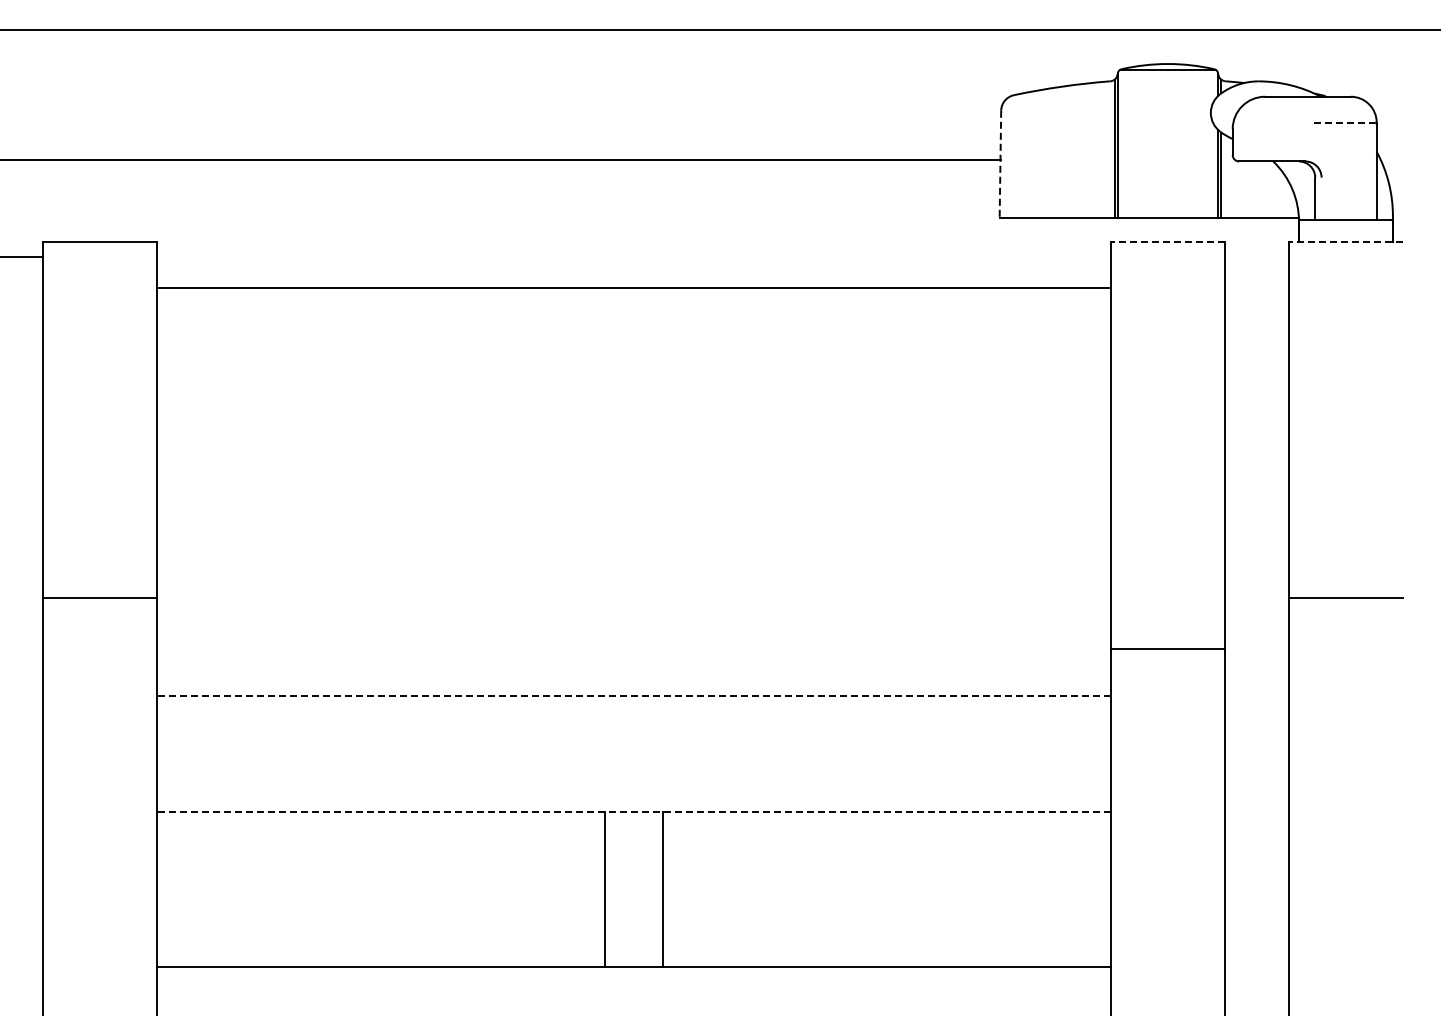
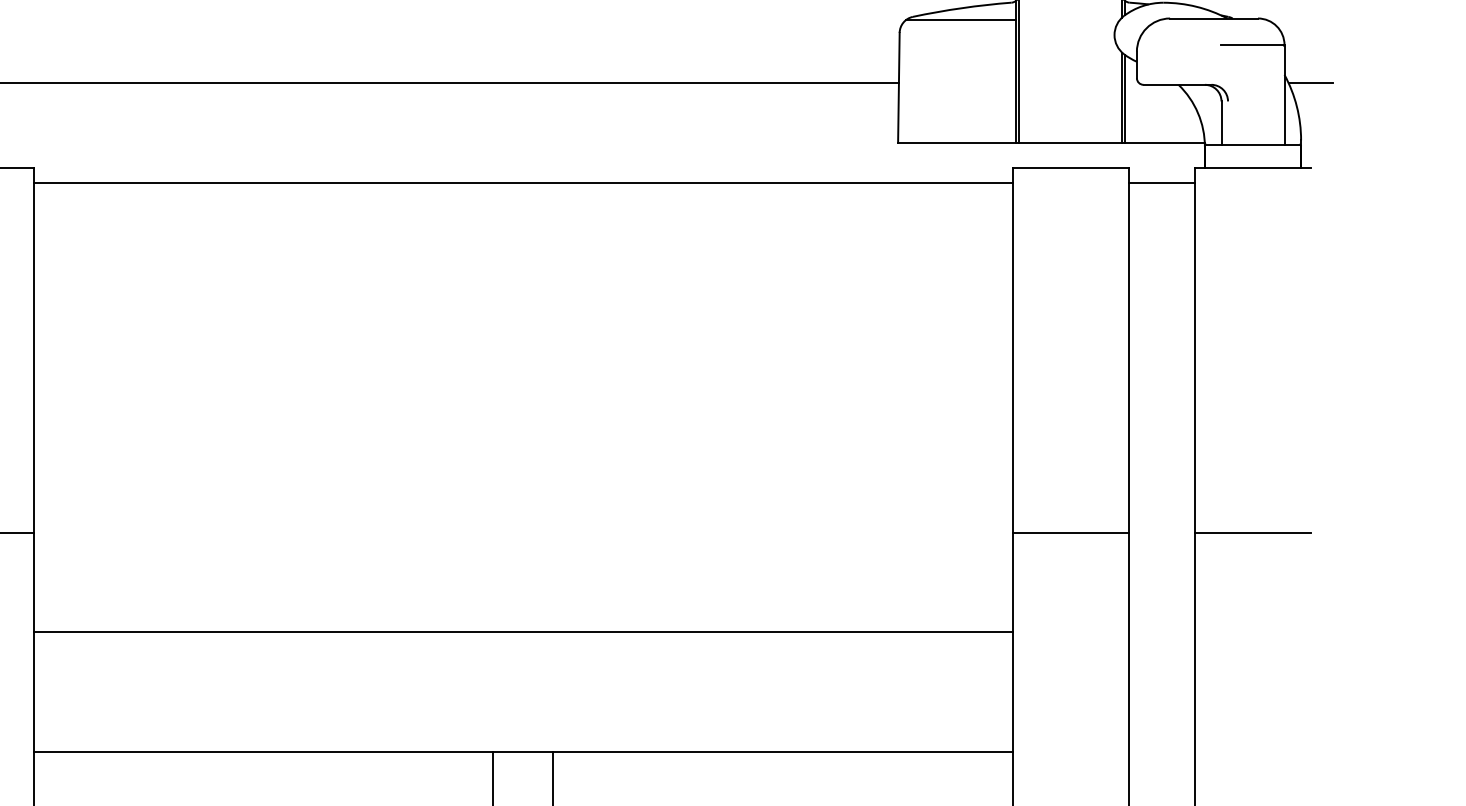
line: (1060, 98) -> (960, 20), added
line: (1345, 122) -> (1252, 44), dashed -> solid
line: (1402, 159) -> (1310, 82), added
line: (1000, 164) -> (898, 87), dashed -> solid
line: (1167, 242) -> (1070, 167), dashed -> solid
line: (1345, 242) -> (1252, 167), dashed -> solid
line: (1256, 256) -> (1161, 182), added
line: (633, 287) -> (522, 182), moved
line: (1167, 649) -> (1070, 532), moved
line: (633, 695) -> (522, 632), dashed -> solid
line: (633, 812) -> (522, 751), dashed -> solid

